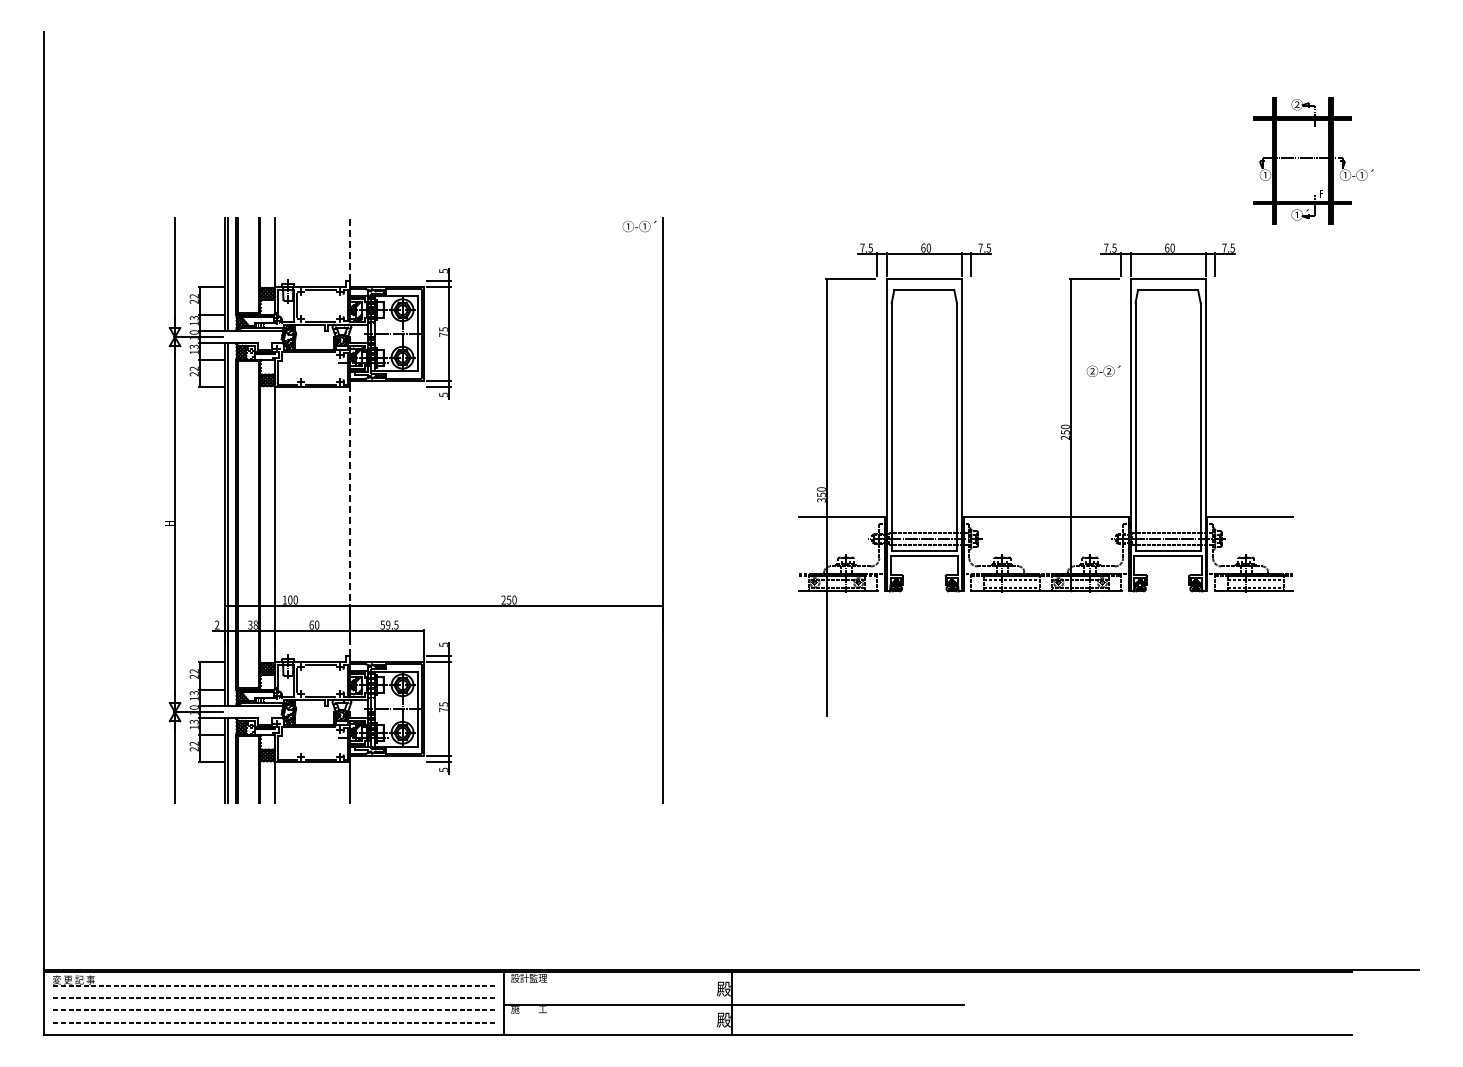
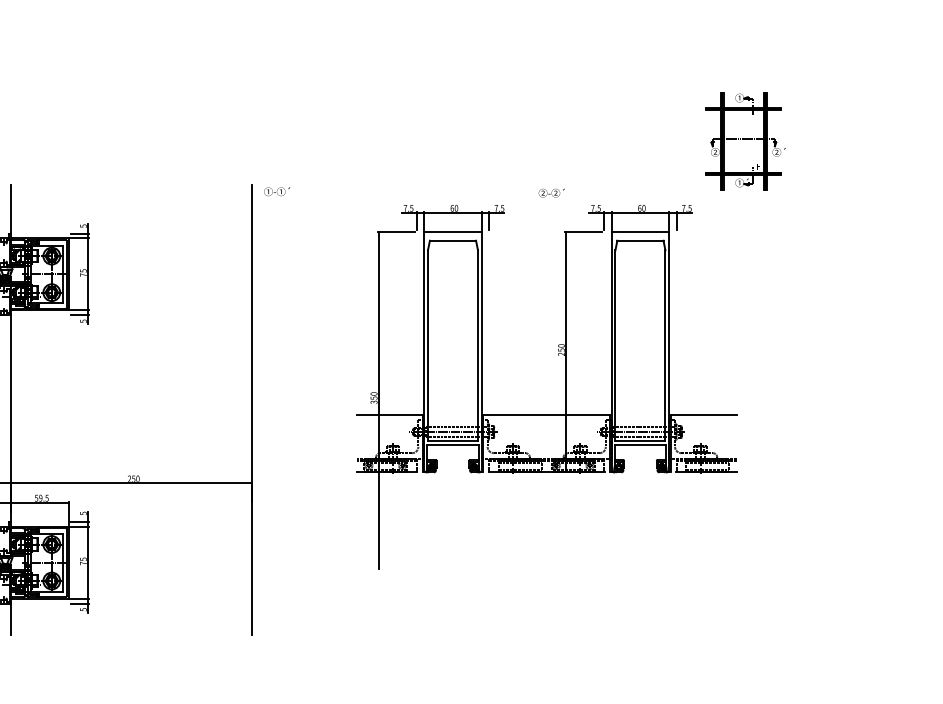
text: (1297, 104) -> (739, 97), ② -> ①
text: (1265, 174) -> (715, 151), ① -> ②
text: (1358, 174) -> (786, 151), ①-①´ -> ②´
text: (639, 226) -> (277, 191), moved
line: (350, 249) -> (11, 209), dashed -> solid
text: (1103, 370) -> (551, 192), moved
line: (350, 521) -> (11, 418), dashed -> solid

